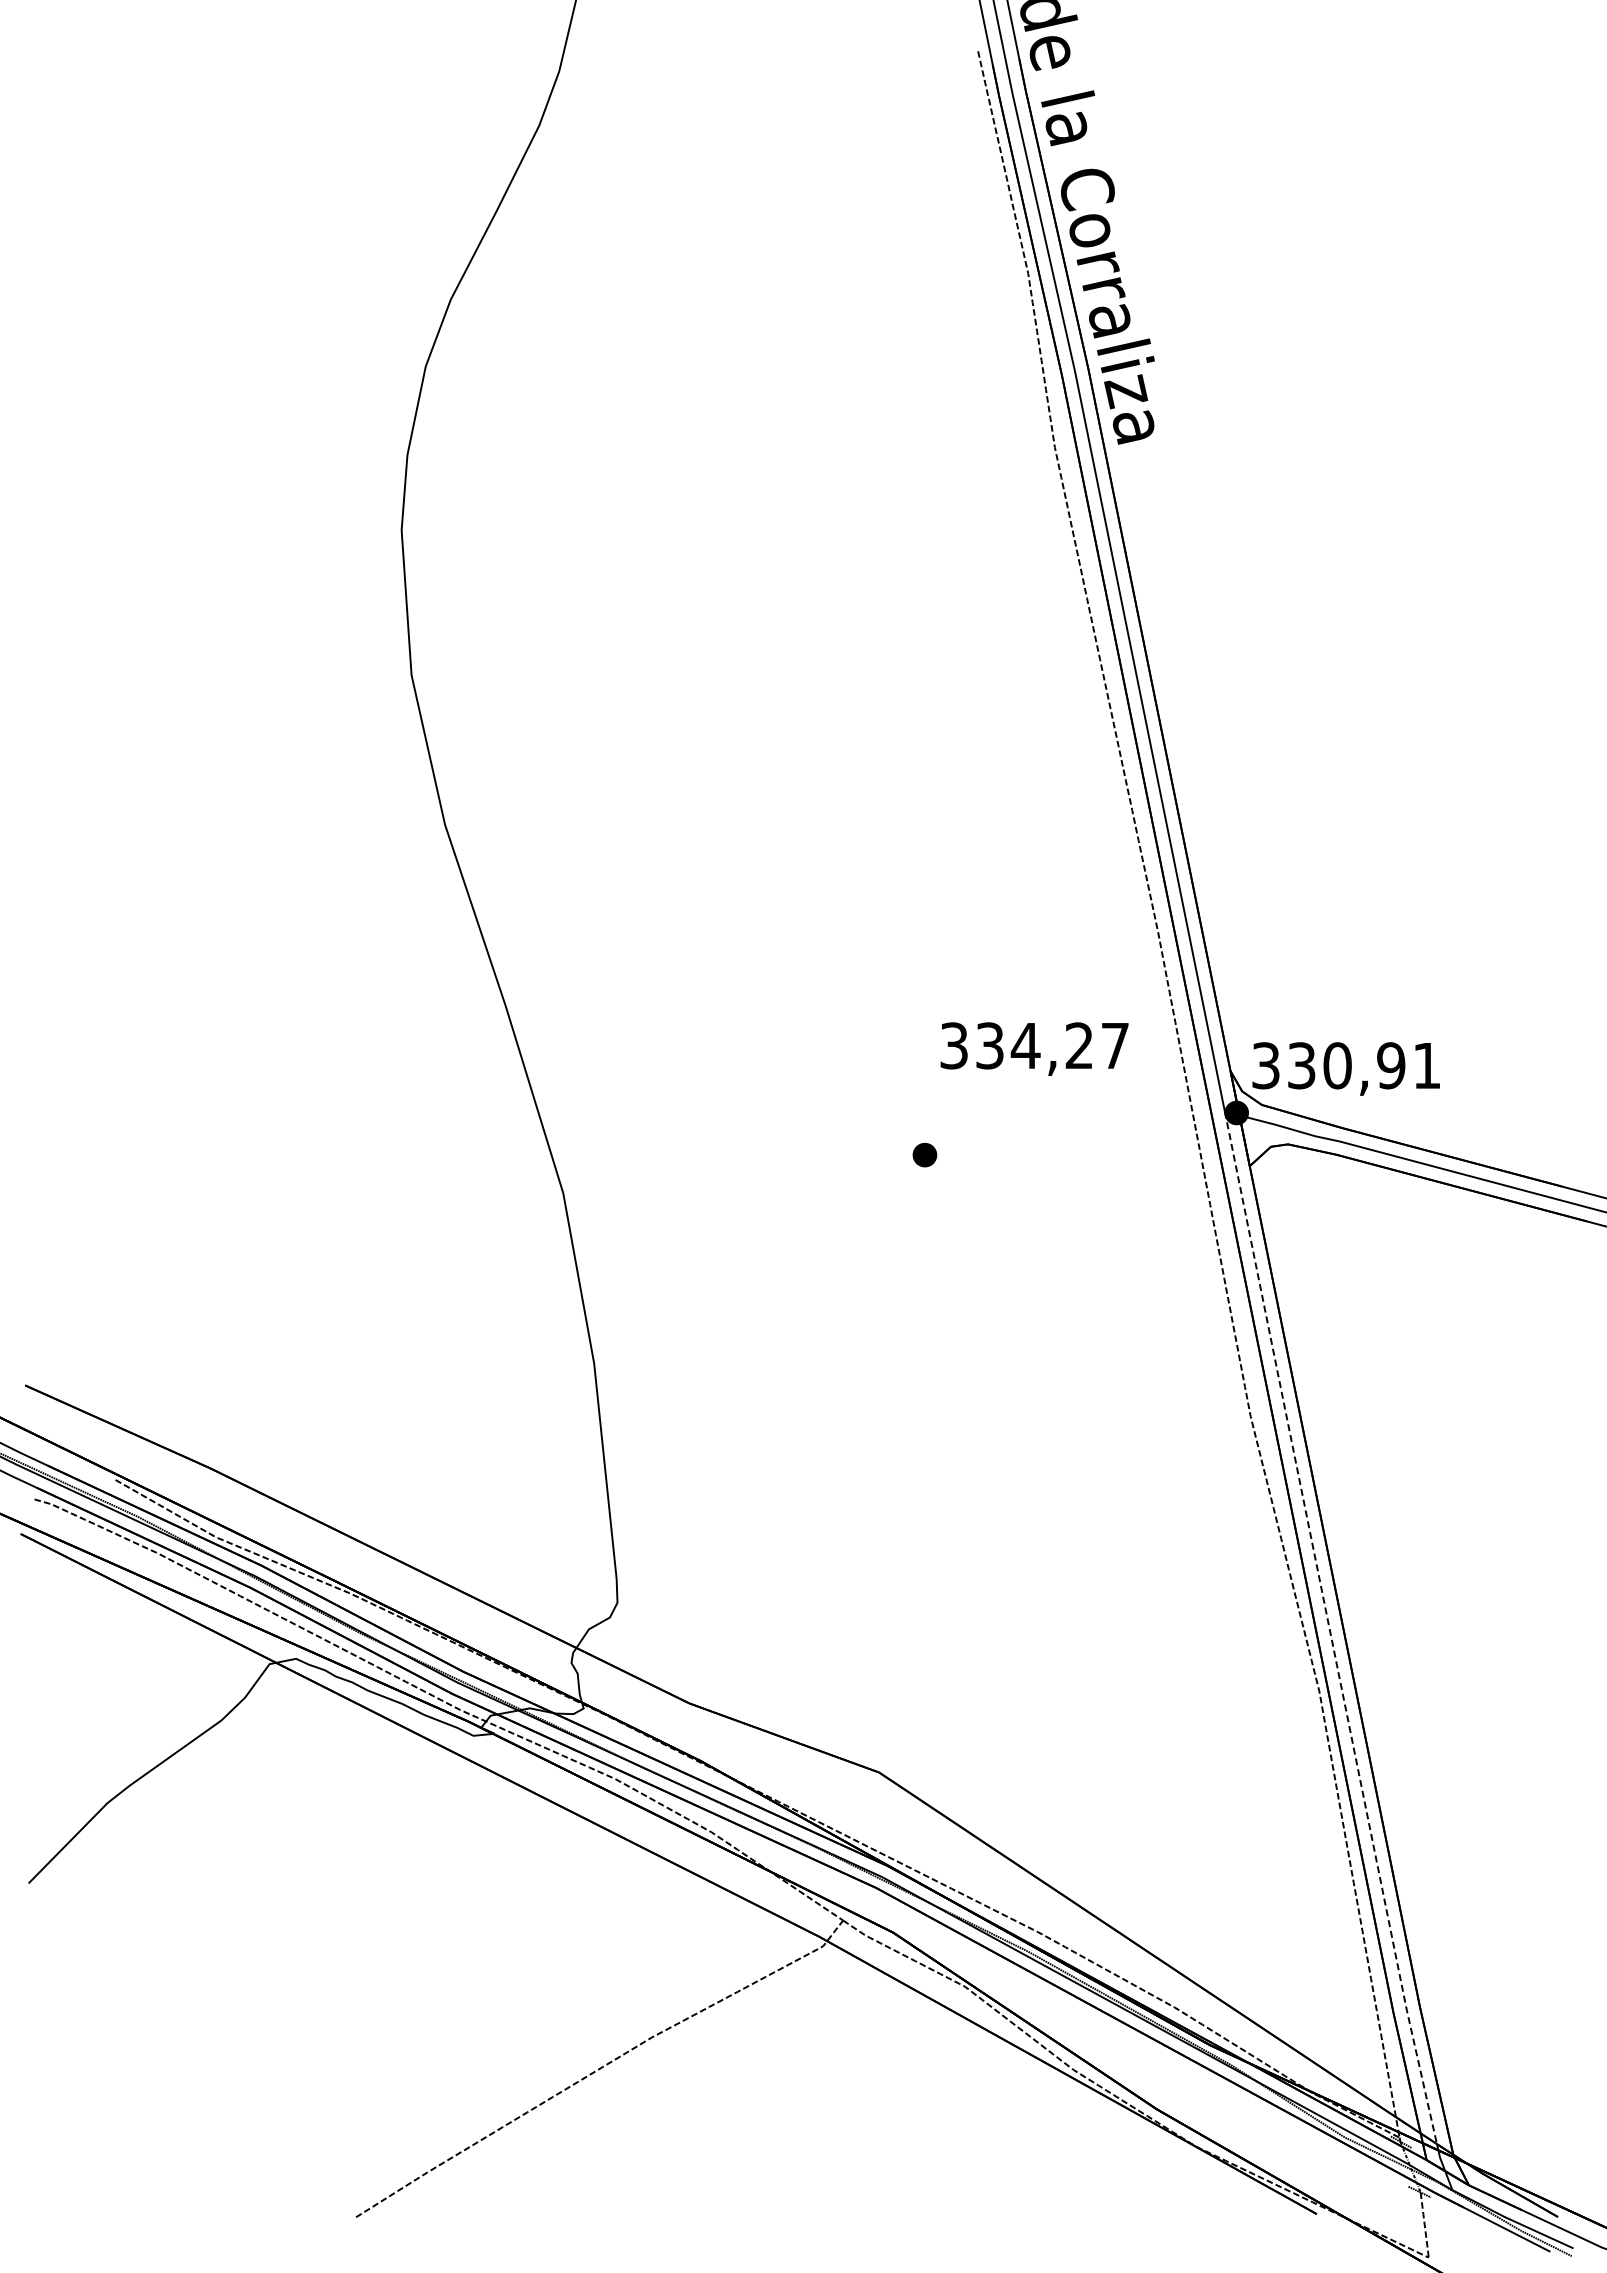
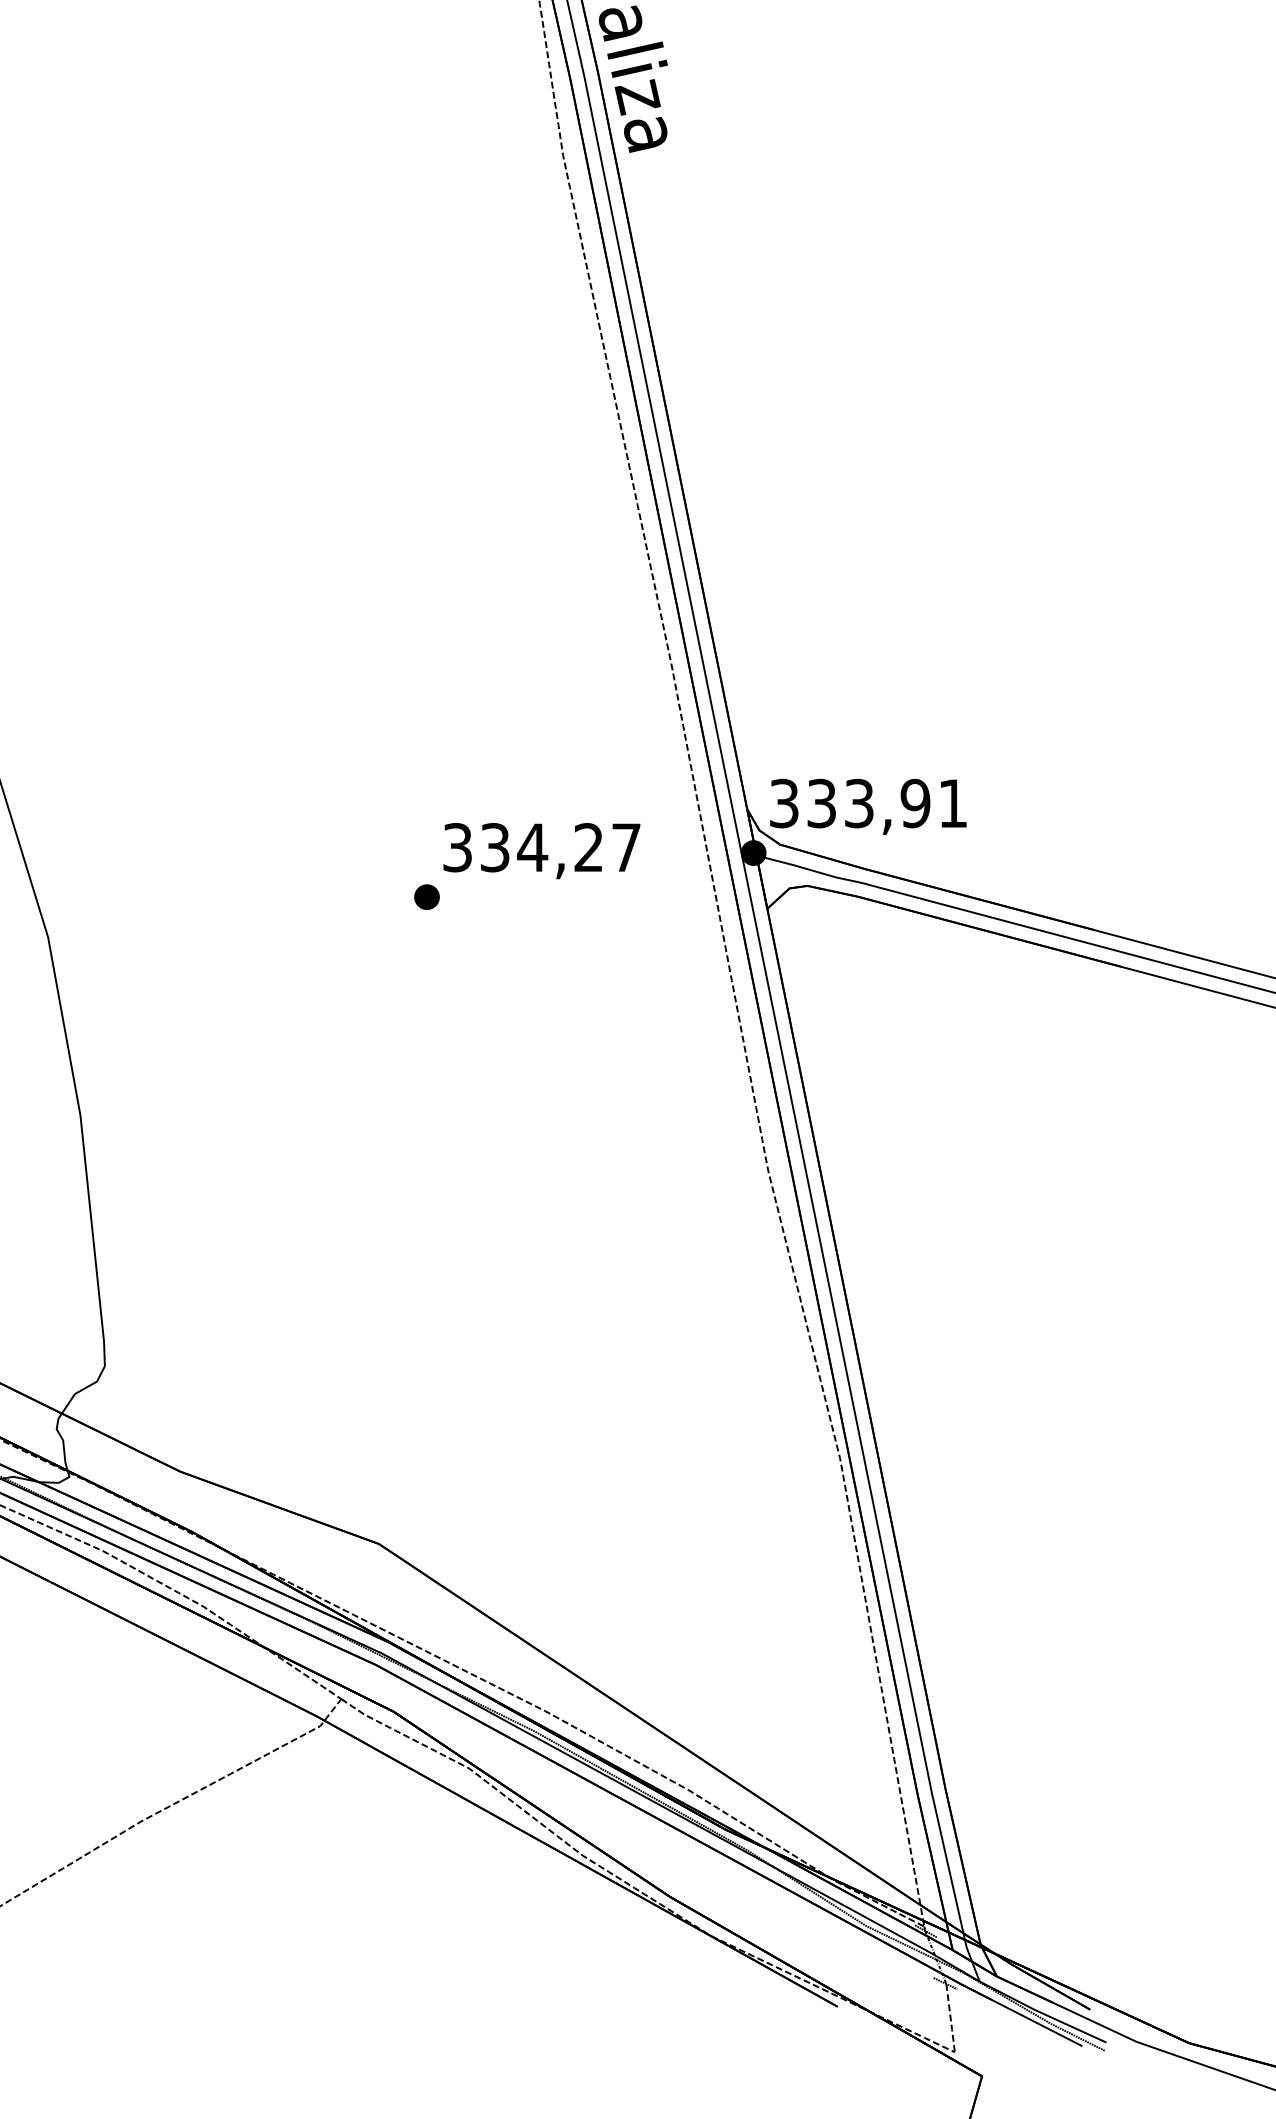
text: (1034, 1048) -> (541, 850), moved
text: (1337, 1065) -> (859, 803), 330,91 -> 333,91
line: (1329, 1628) -> (850, 1393), dashed -> solid

